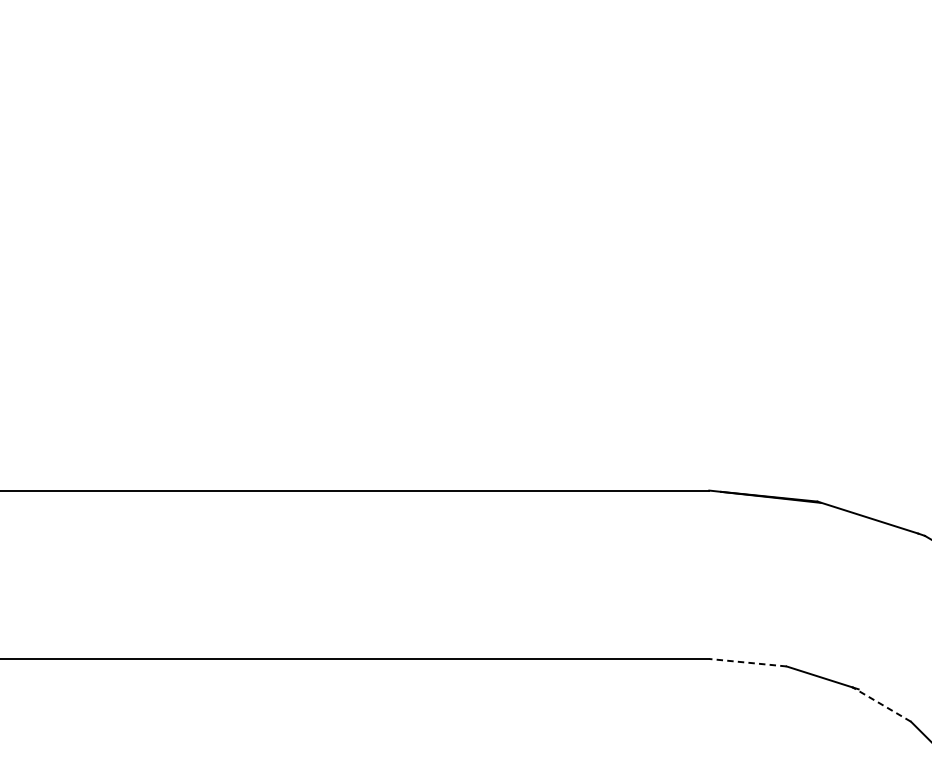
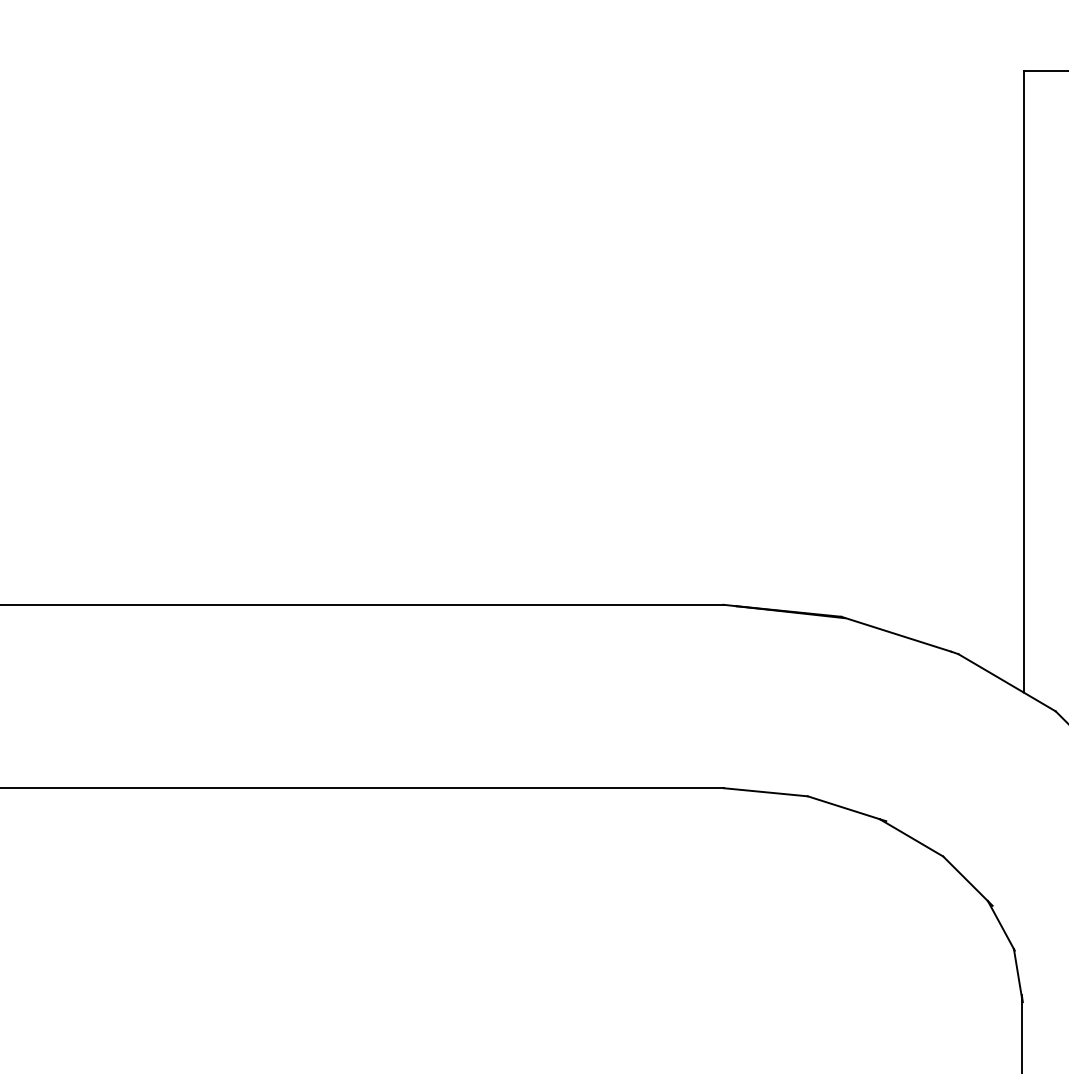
line: (747, 662) -> (765, 792), dashed -> solid
line: (881, 704) -> (911, 837), dashed -> solid

